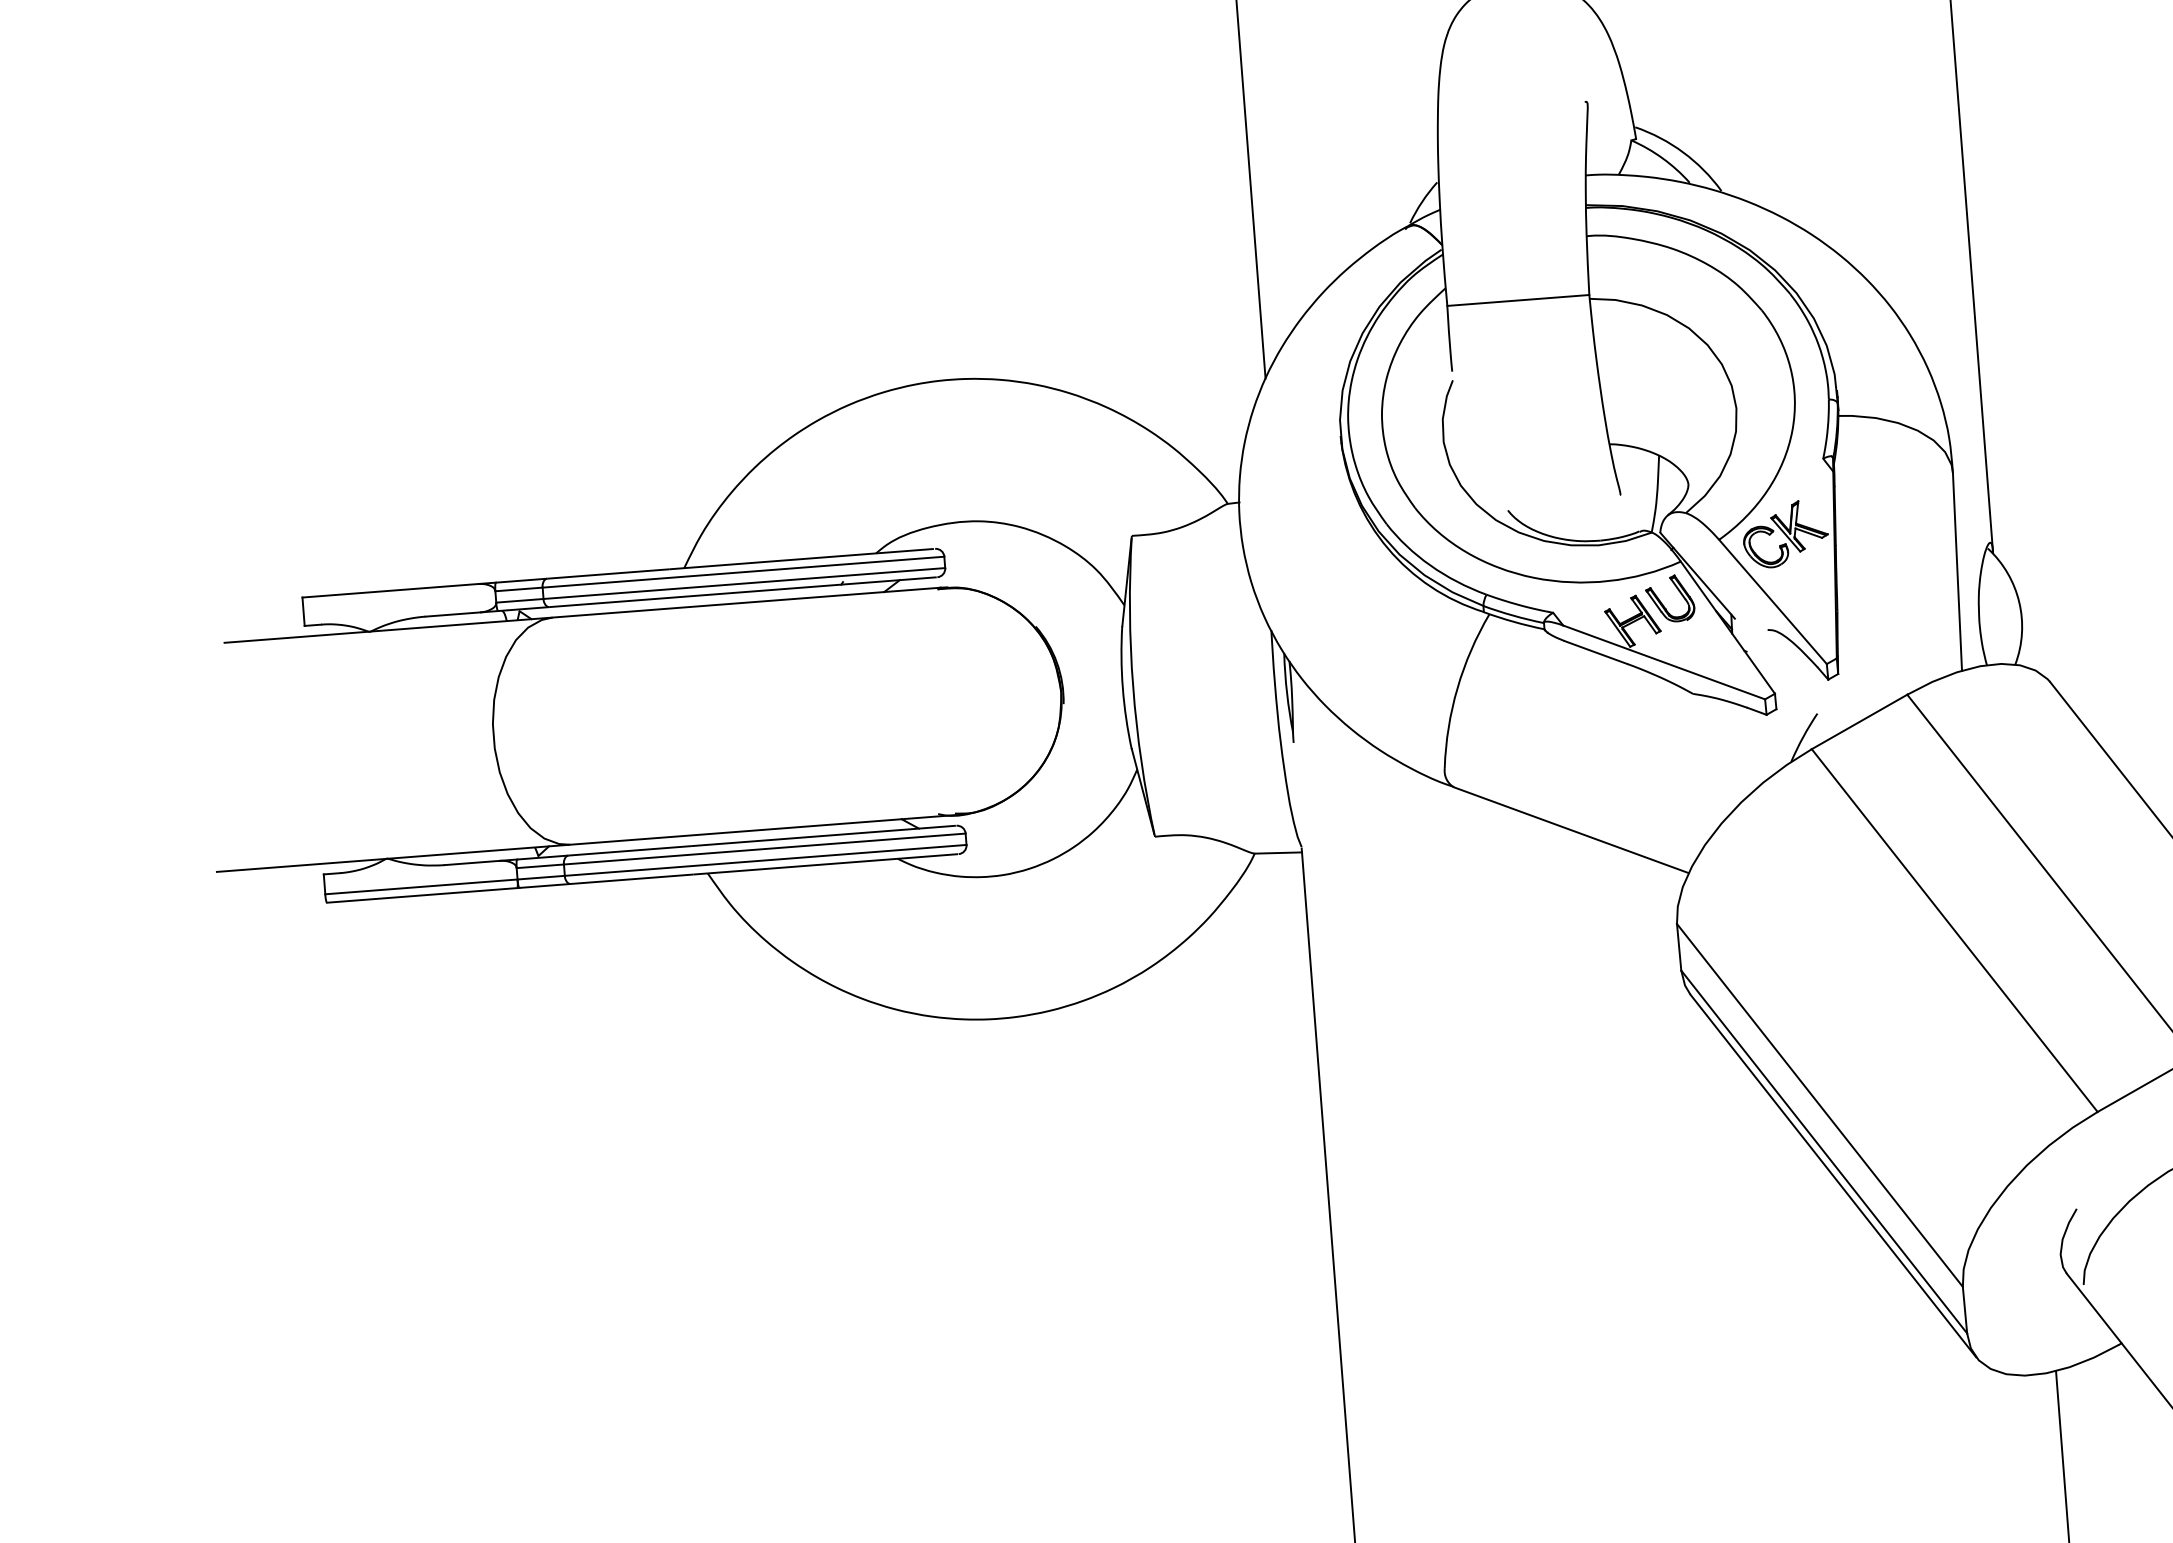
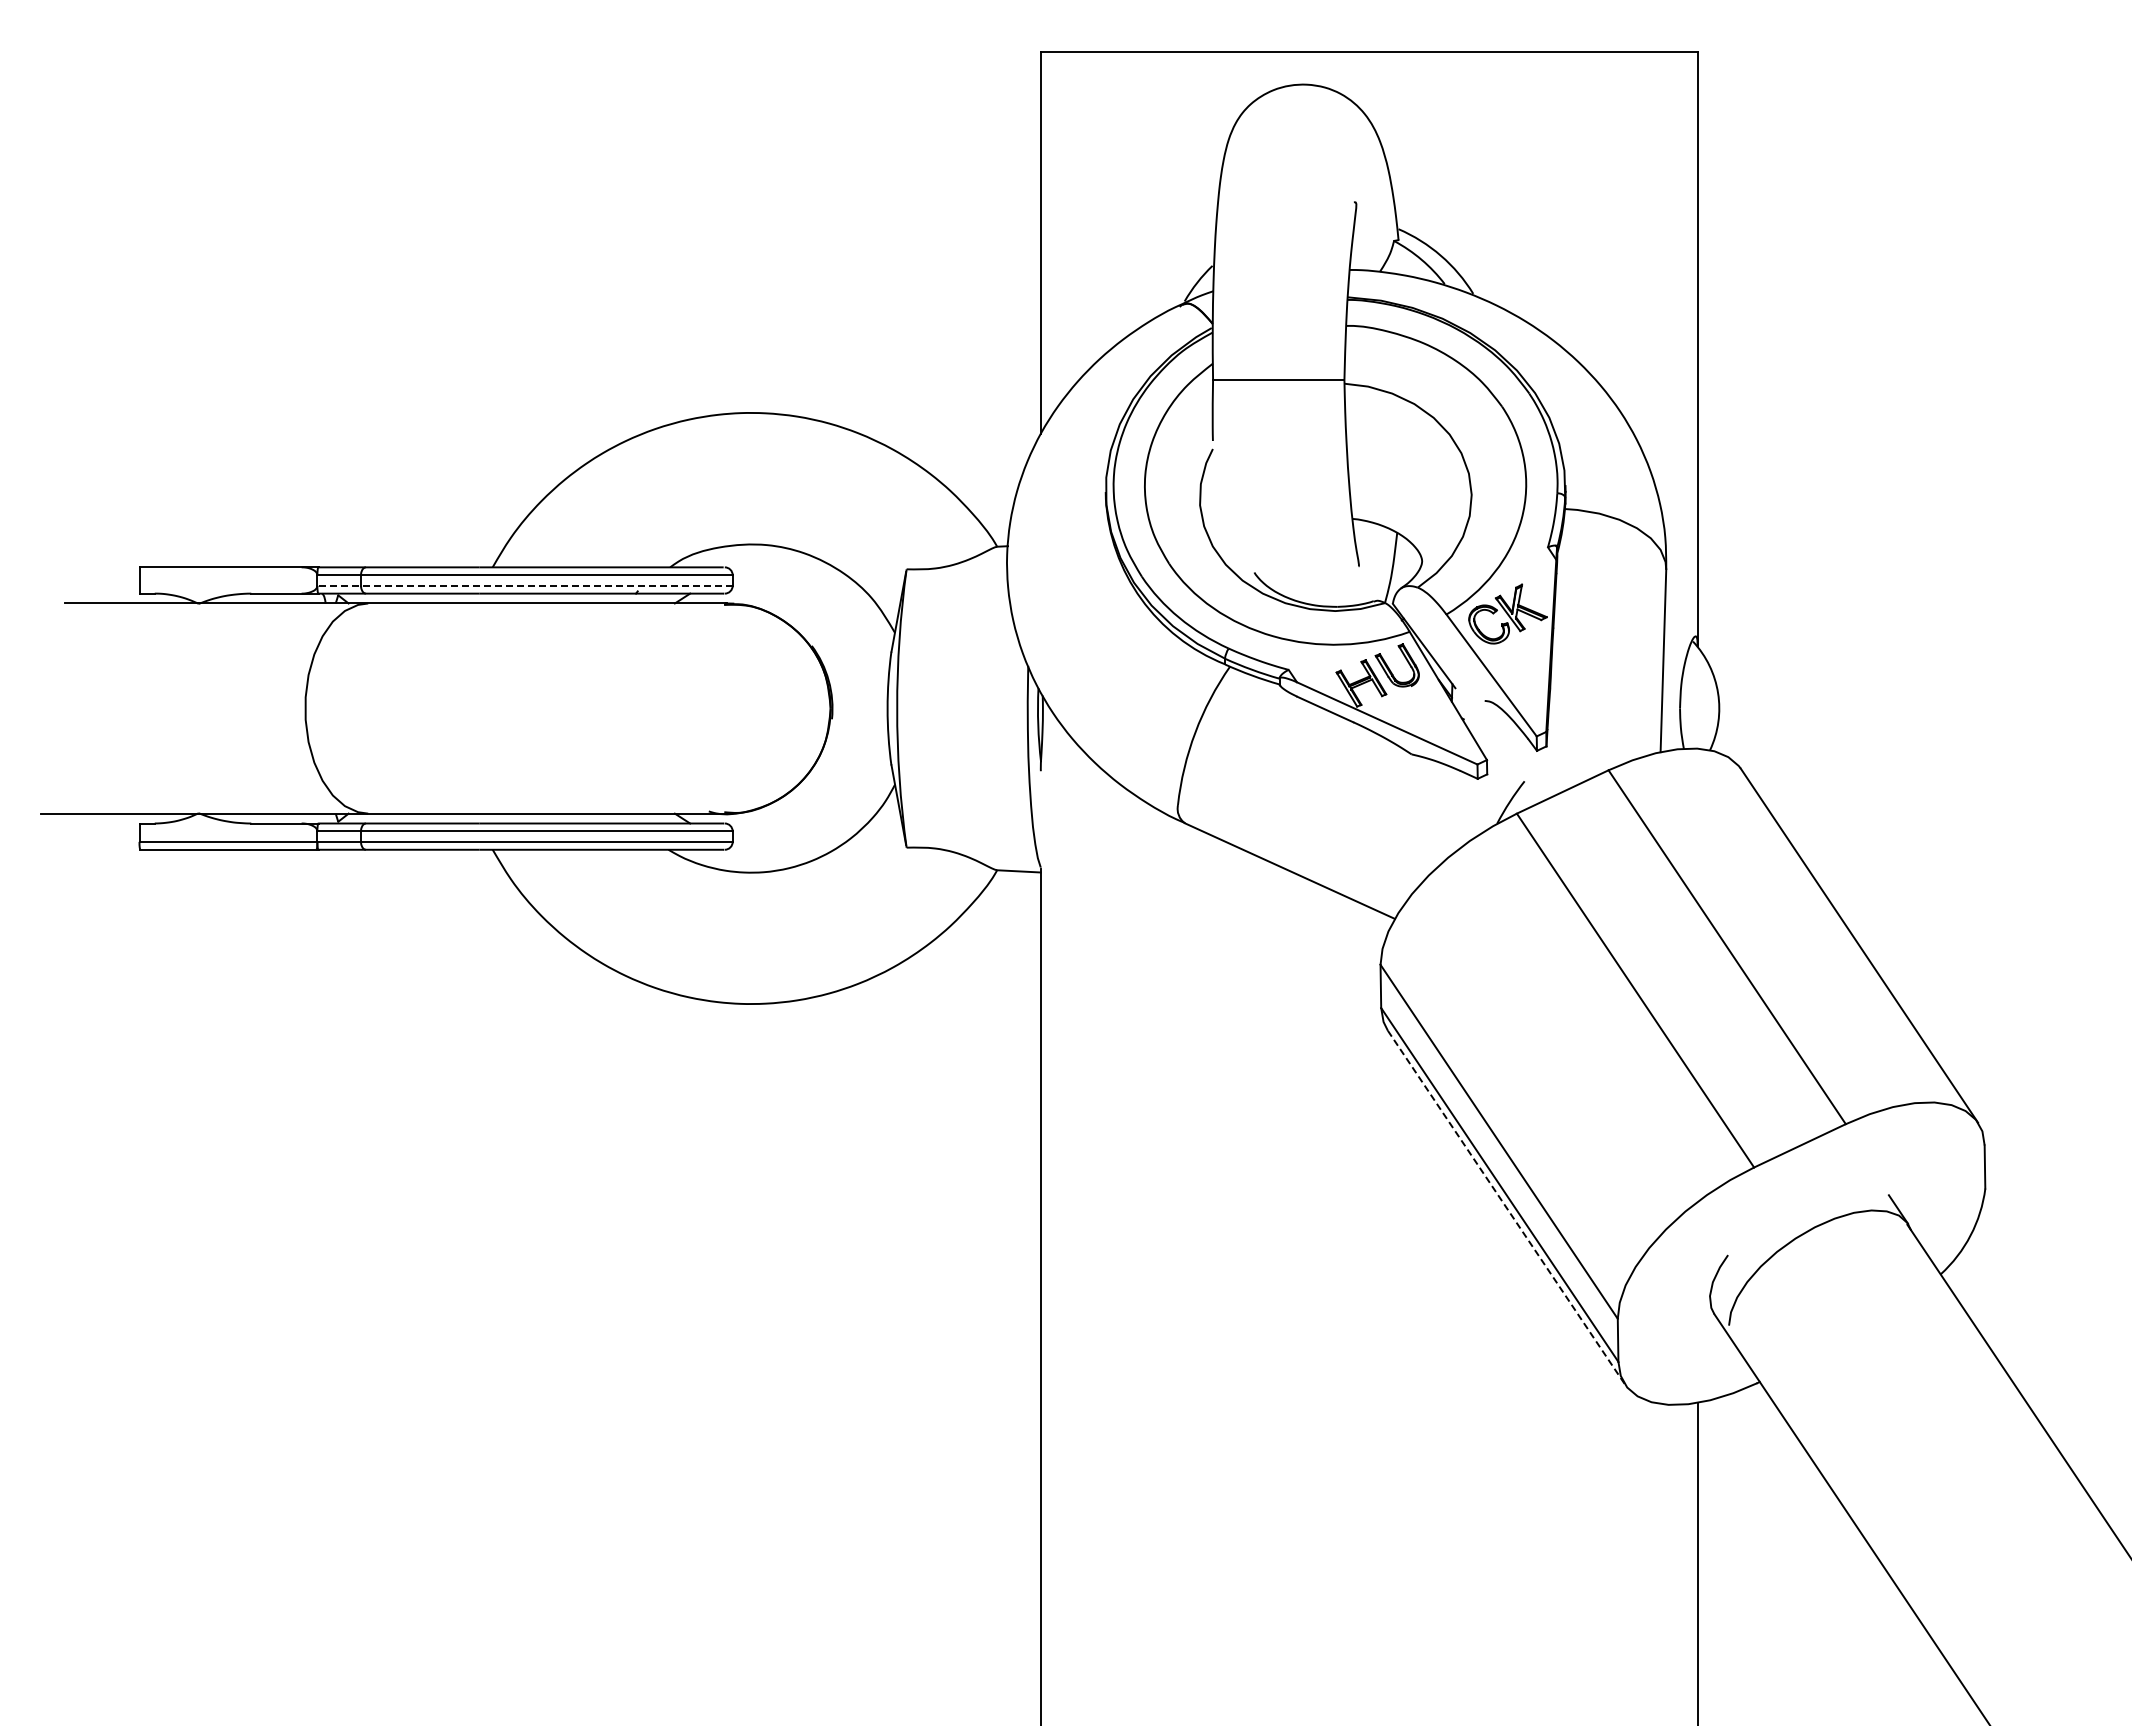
line: (721, 585) -> (525, 585), solid -> dashed
line: (1833, 1176) -> (1506, 1208), solid -> dashed

